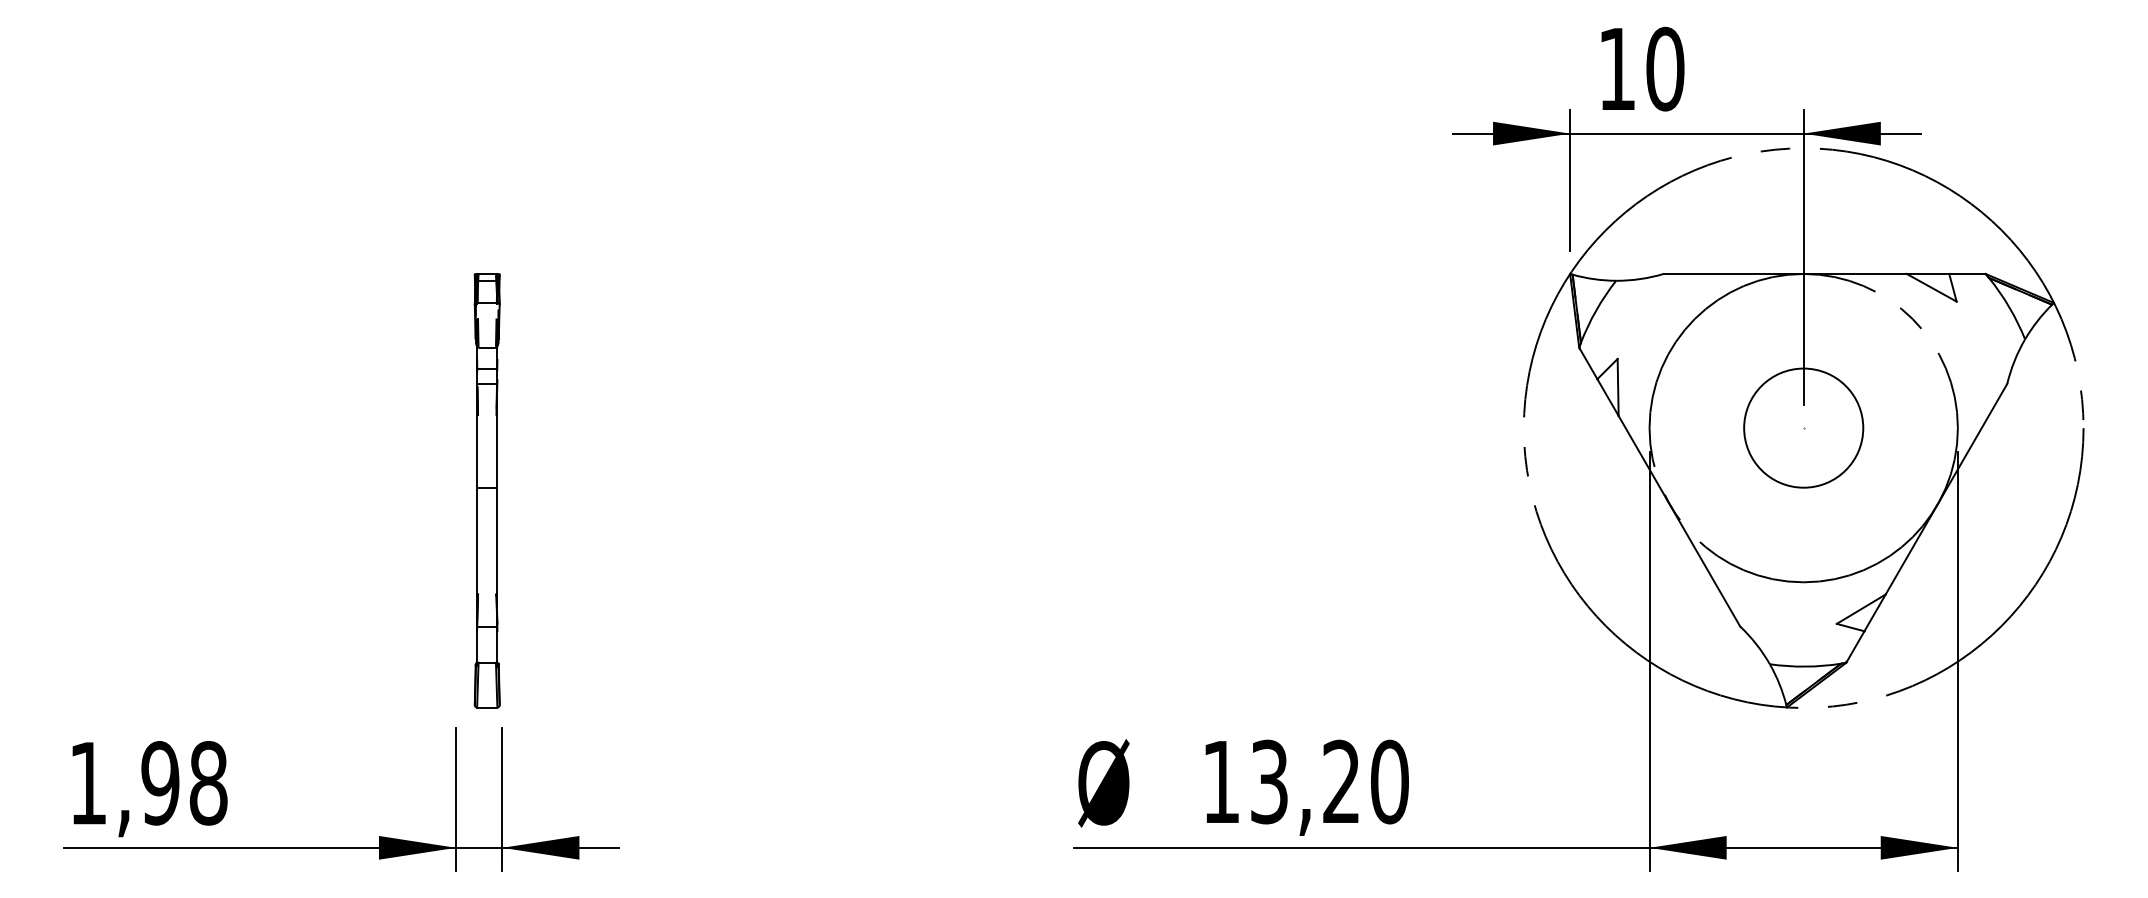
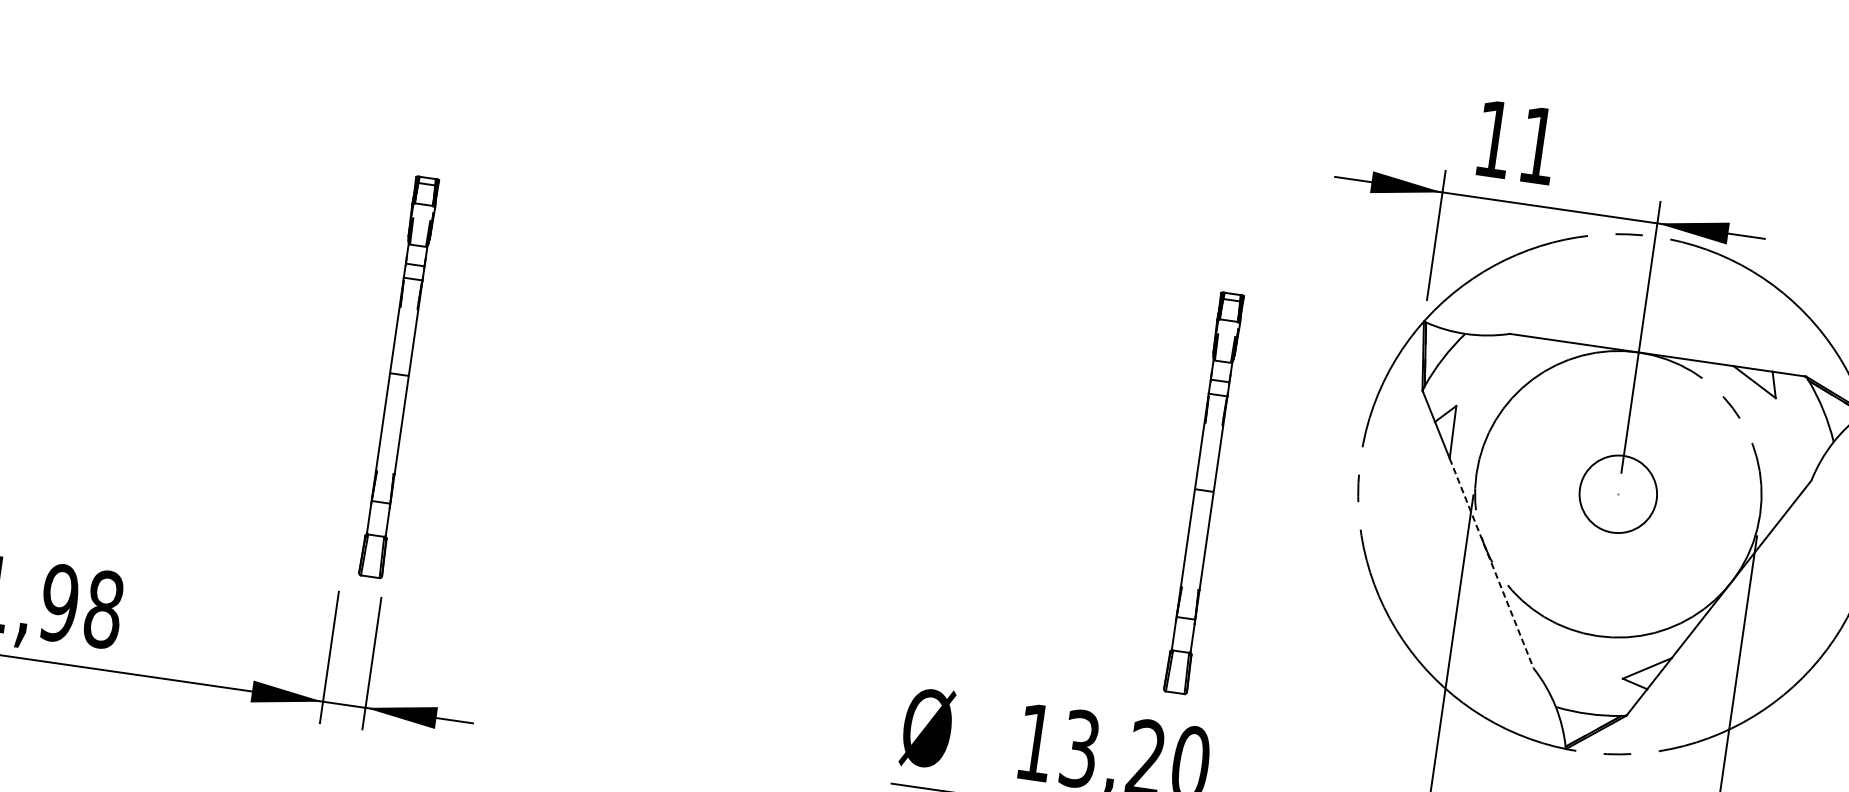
text: (1665, 68) -> (1538, 145), 10 -> 11
circle: (1803, 427) -> (1618, 493), size x0.7
part: (1361, 490) -> (1203, 493), added
line: (1679, 521) -> (1491, 563), solid -> dashed

